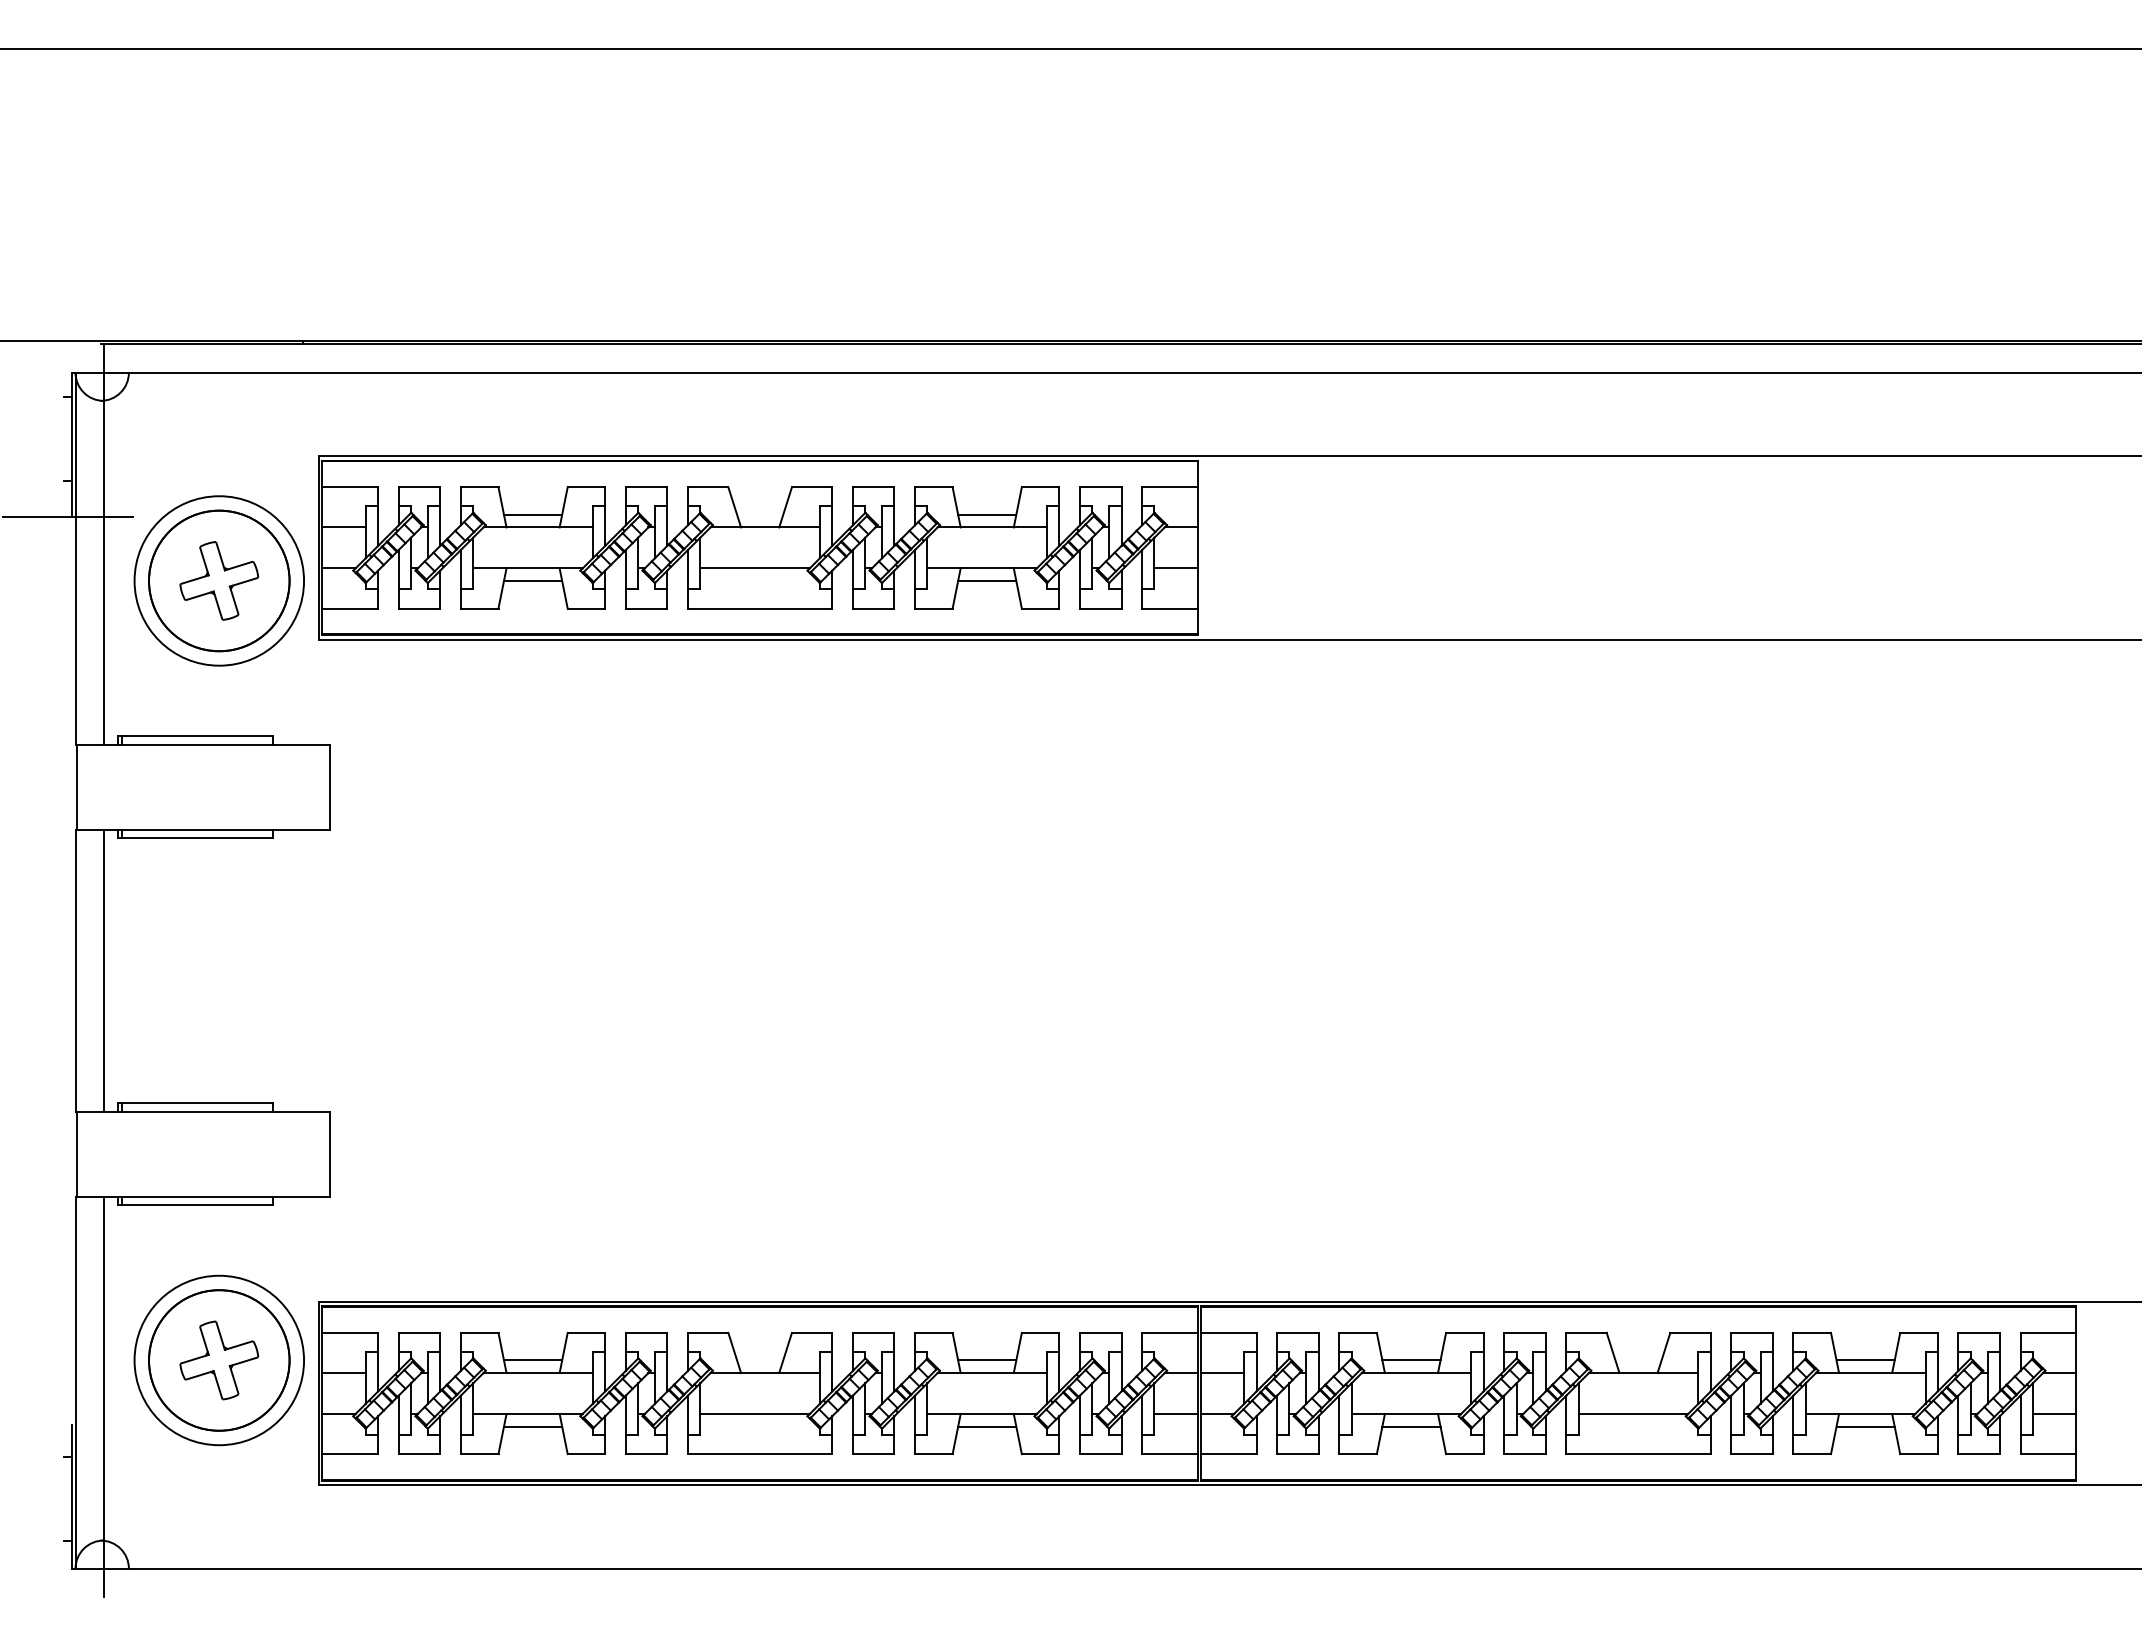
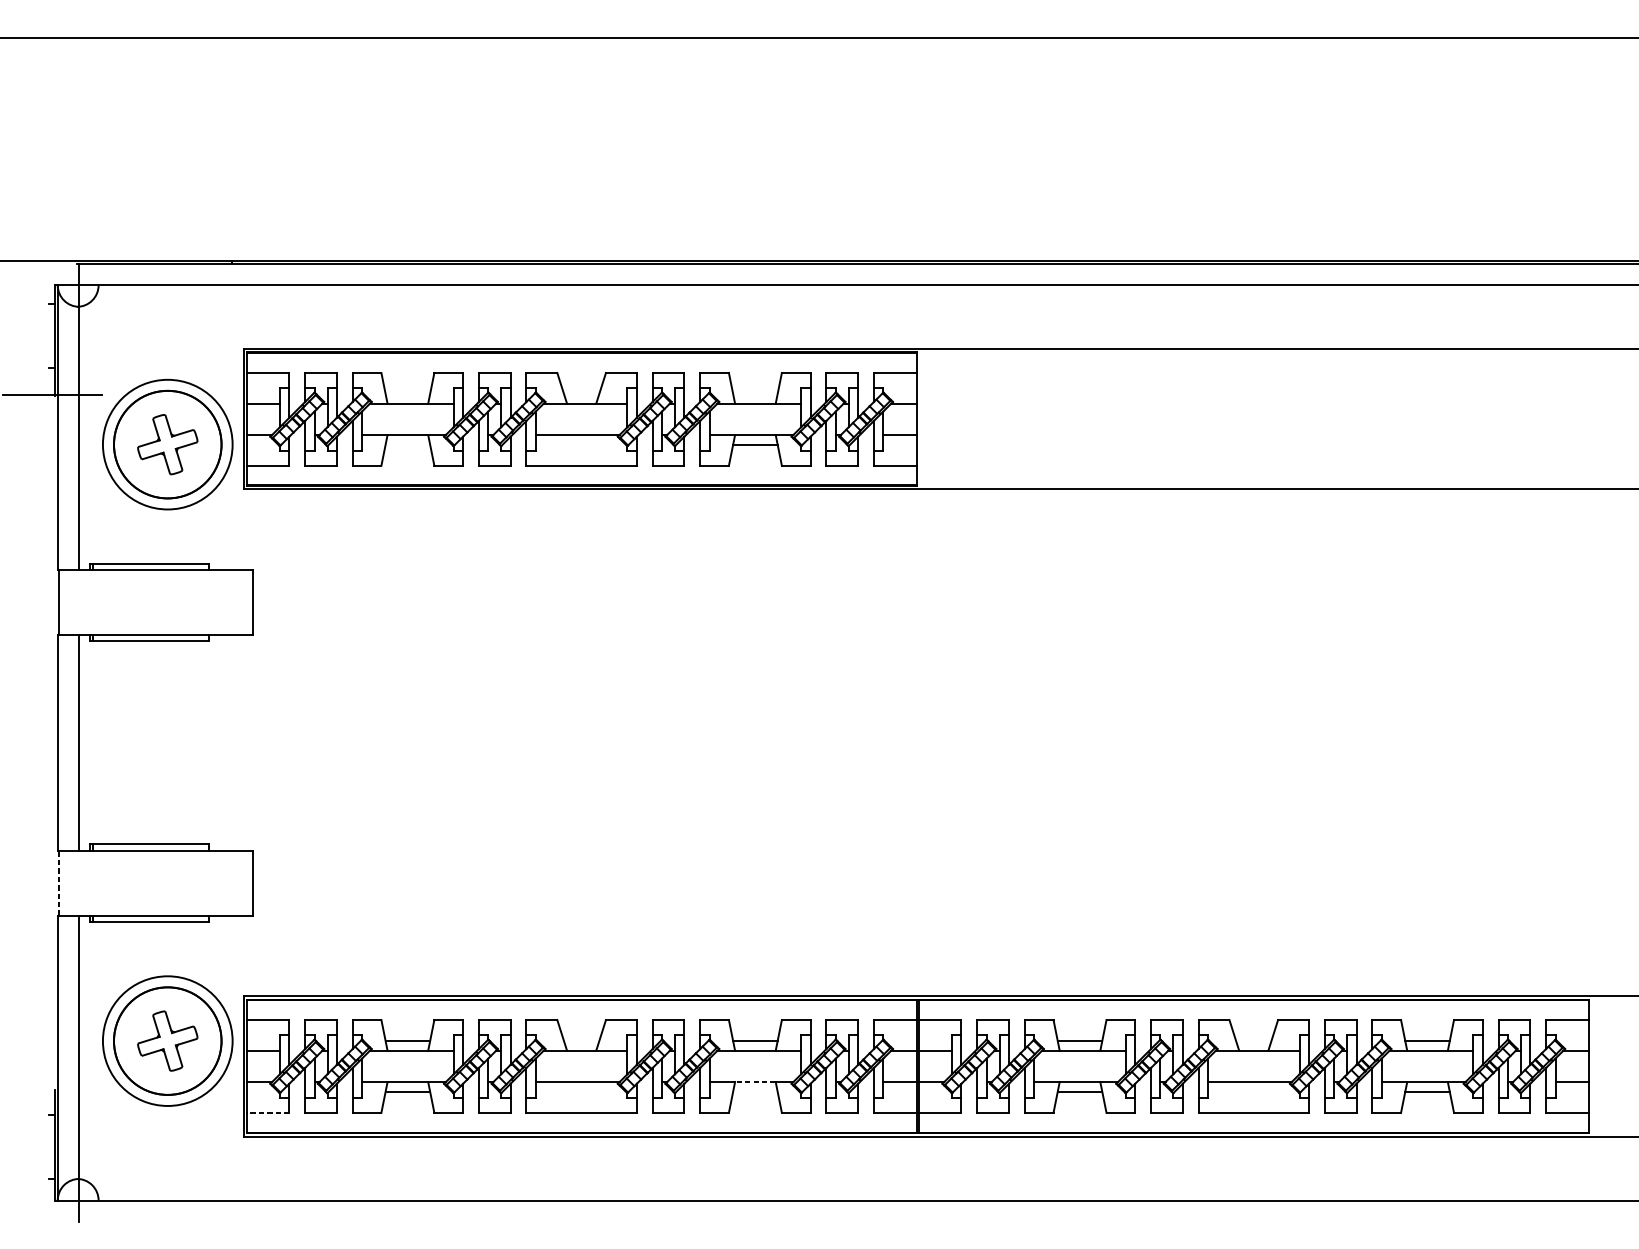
line: (533, 514) -> (408, 393), removed
line: (987, 514) -> (755, 393), removed
line: (533, 581) -> (408, 445), removed
line: (76, 1153) -> (58, 882), solid -> dashed
line: (987, 1414) -> (755, 1082), solid -> dashed
line: (987, 1426) -> (755, 1091), removed
line: (350, 1454) -> (268, 1113), solid -> dashed

